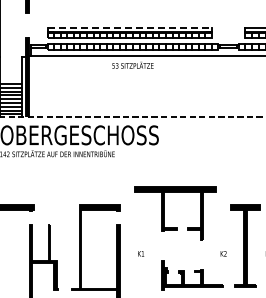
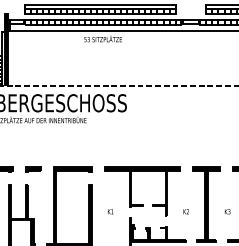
line: (130, 27) -> (100, 4), dashed -> solid
part: (56, 207) -> (33, 169), added
part: (164, 213) -> (132, 191), moved

